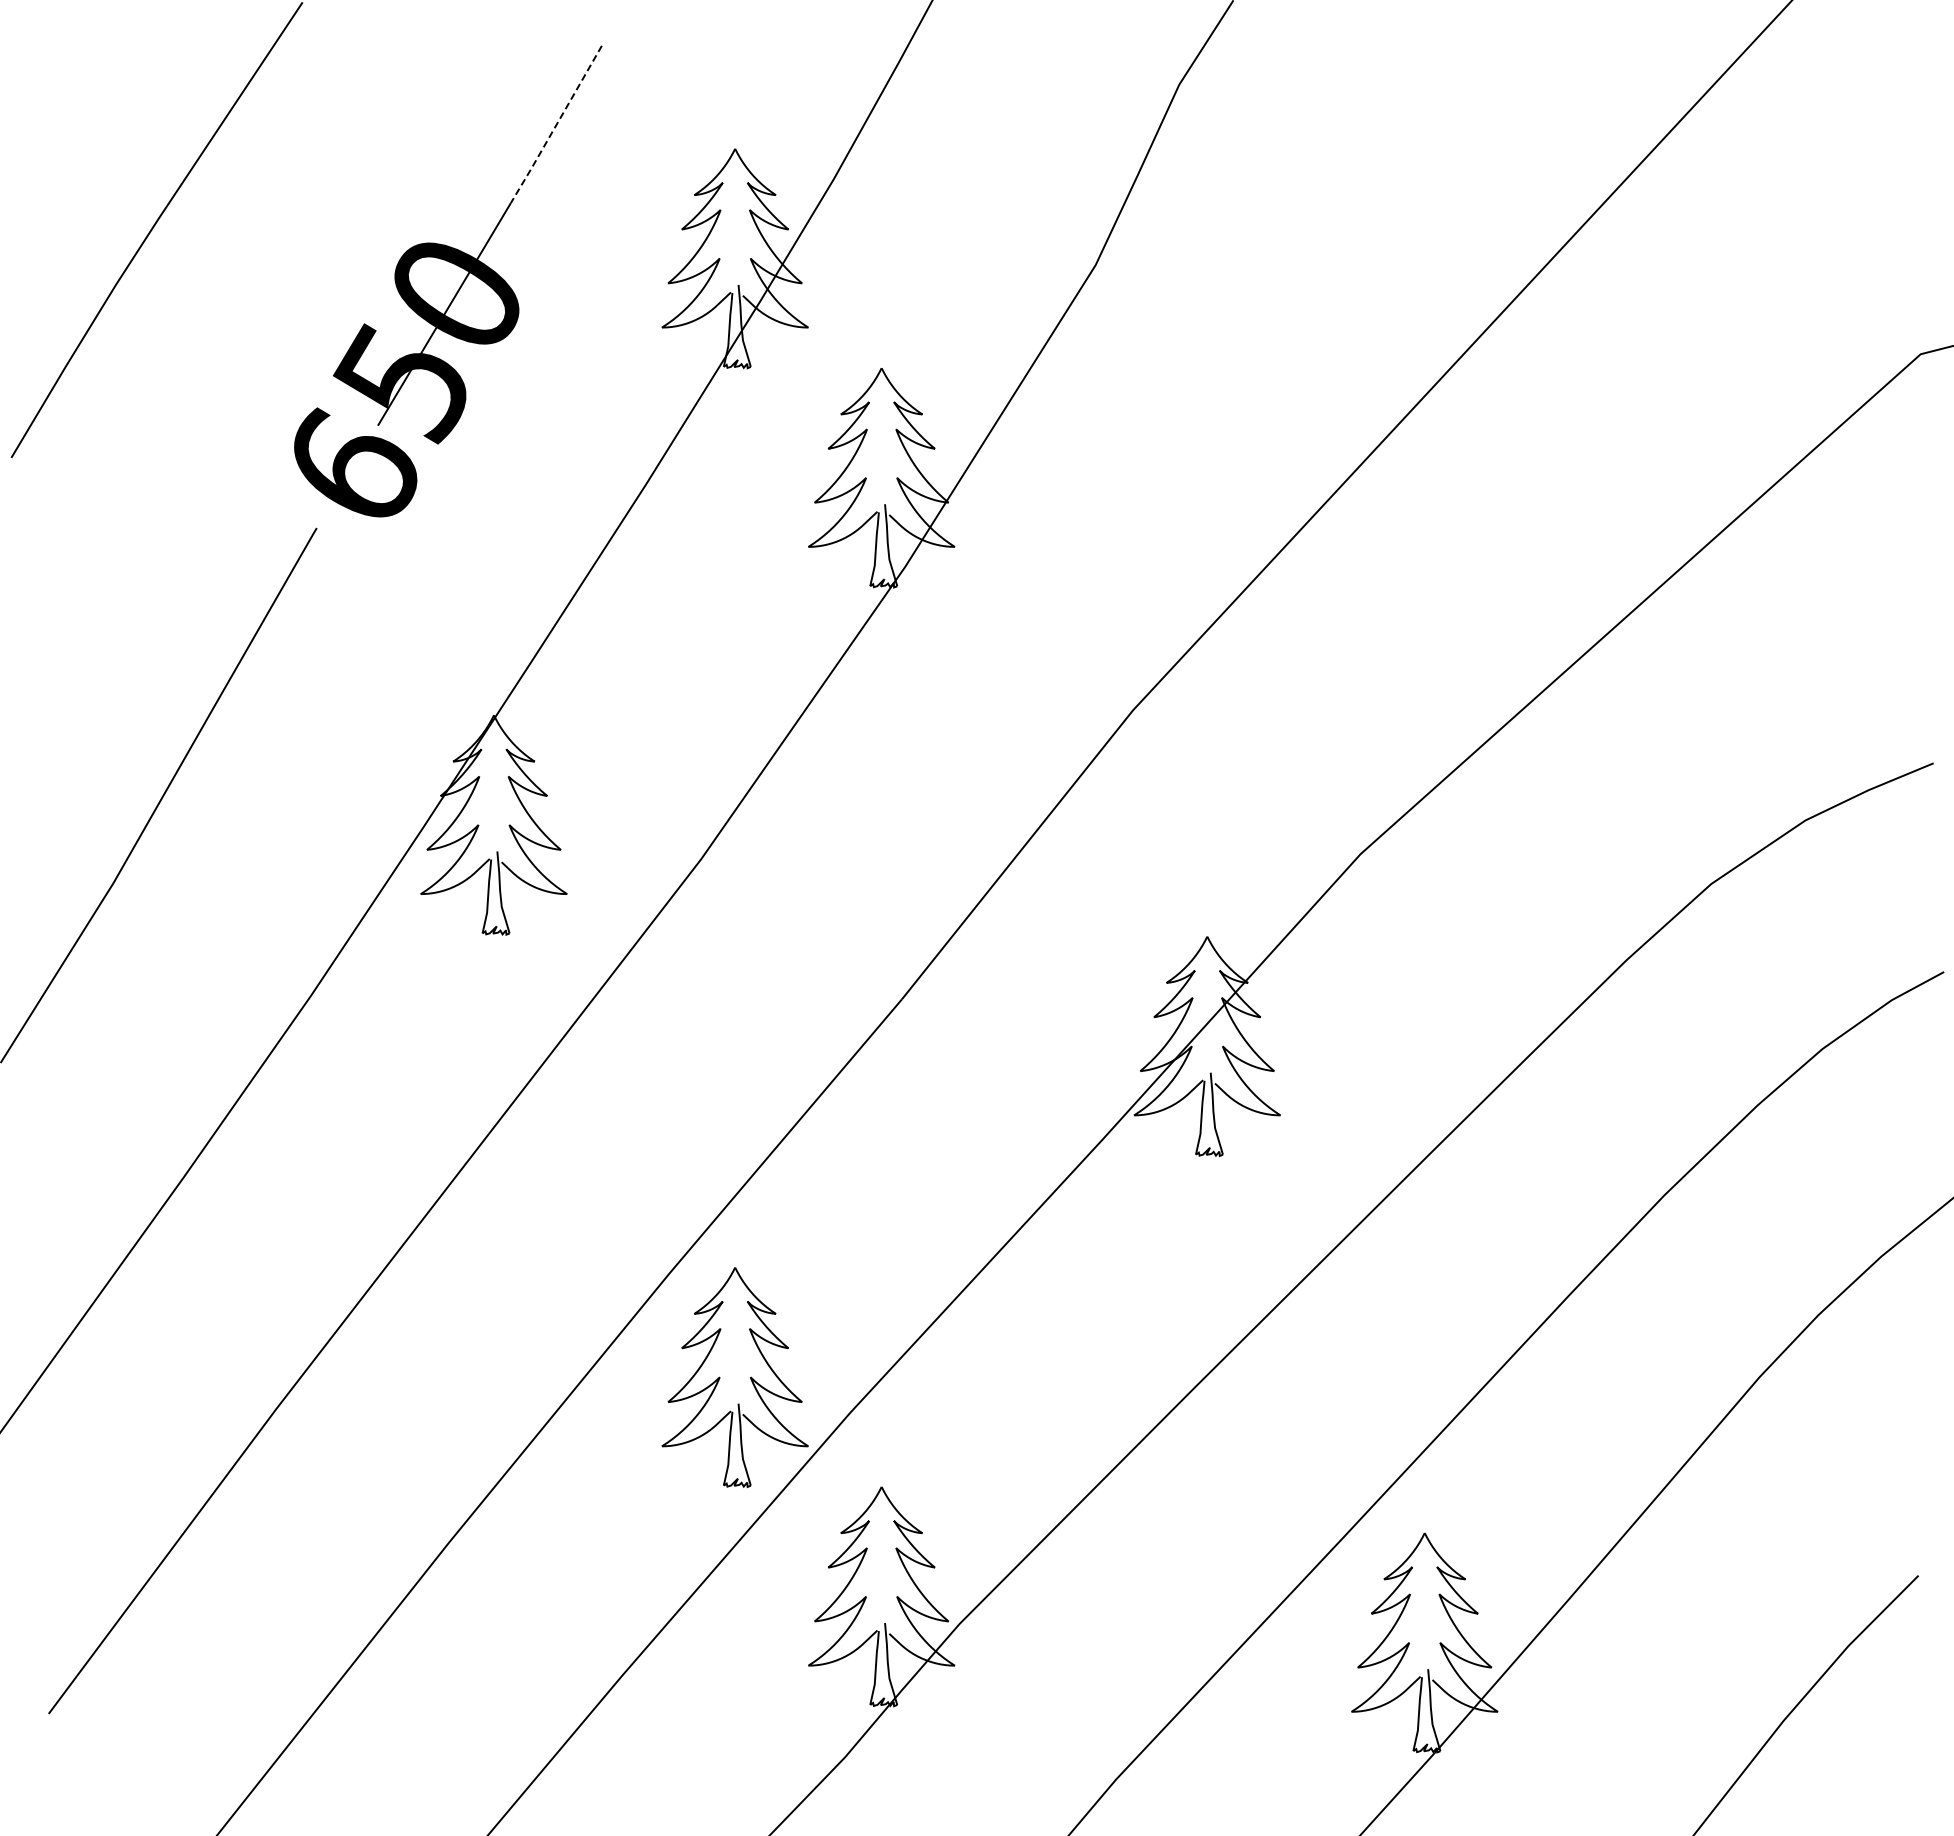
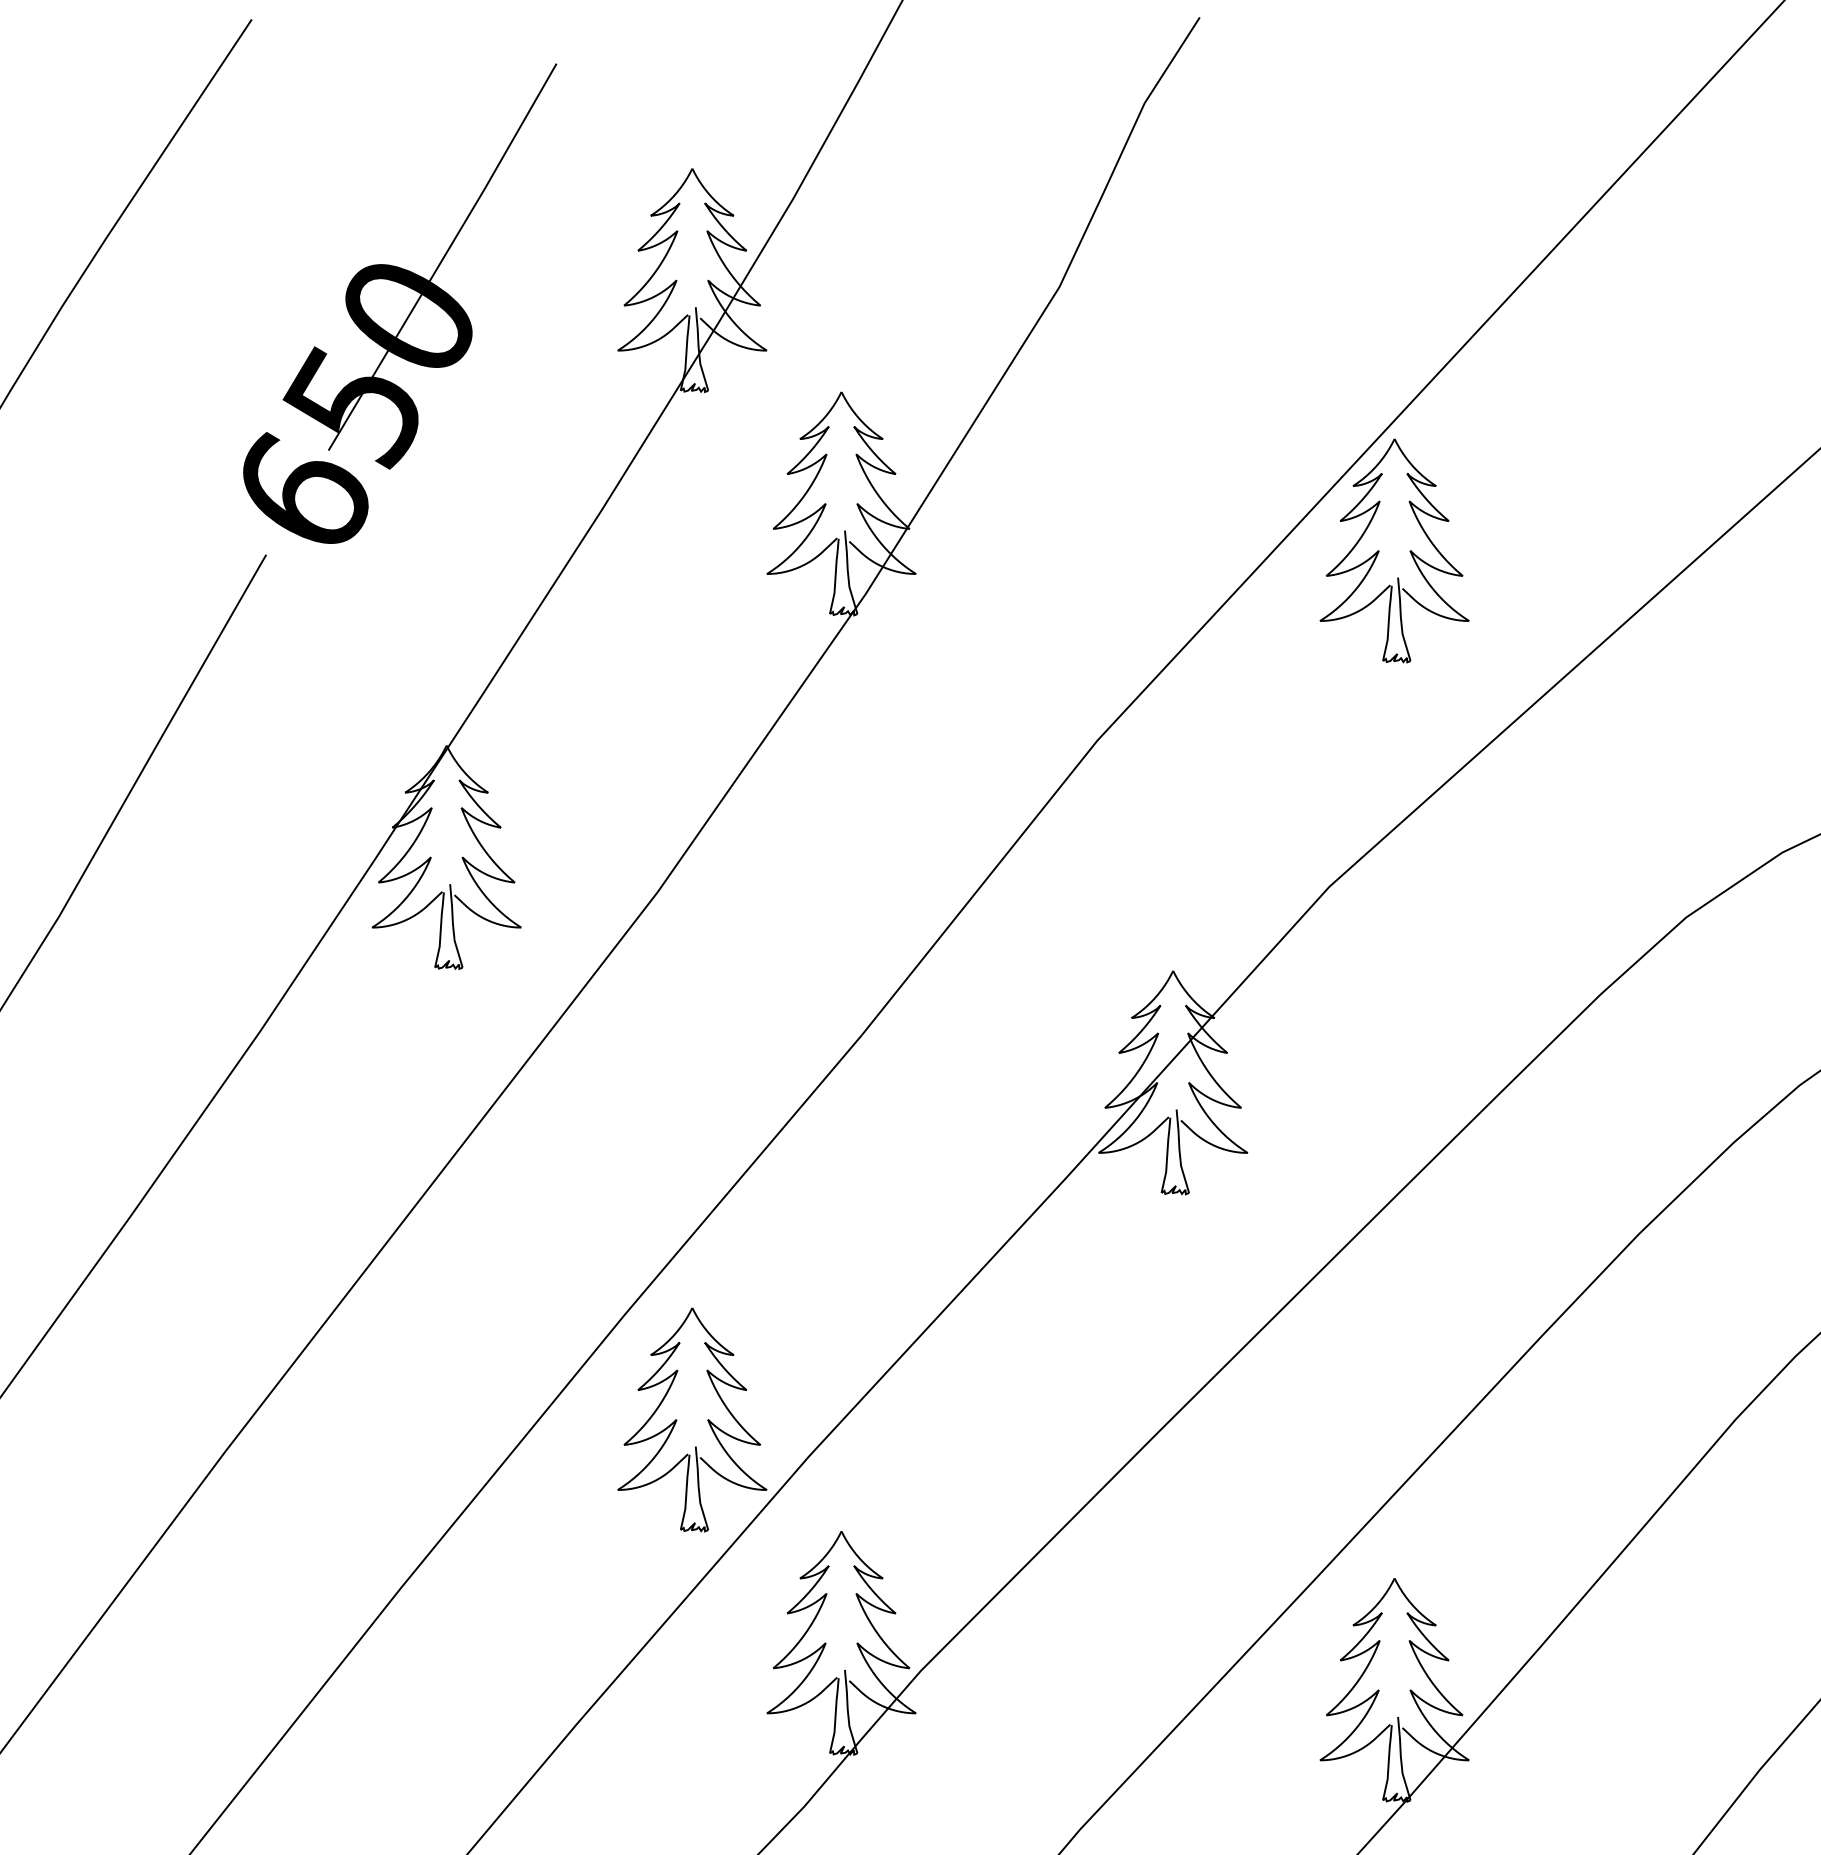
line: (556, 125) -> (510, 144), dashed -> solid
part: (1410, 524) -> (1380, 551), added

